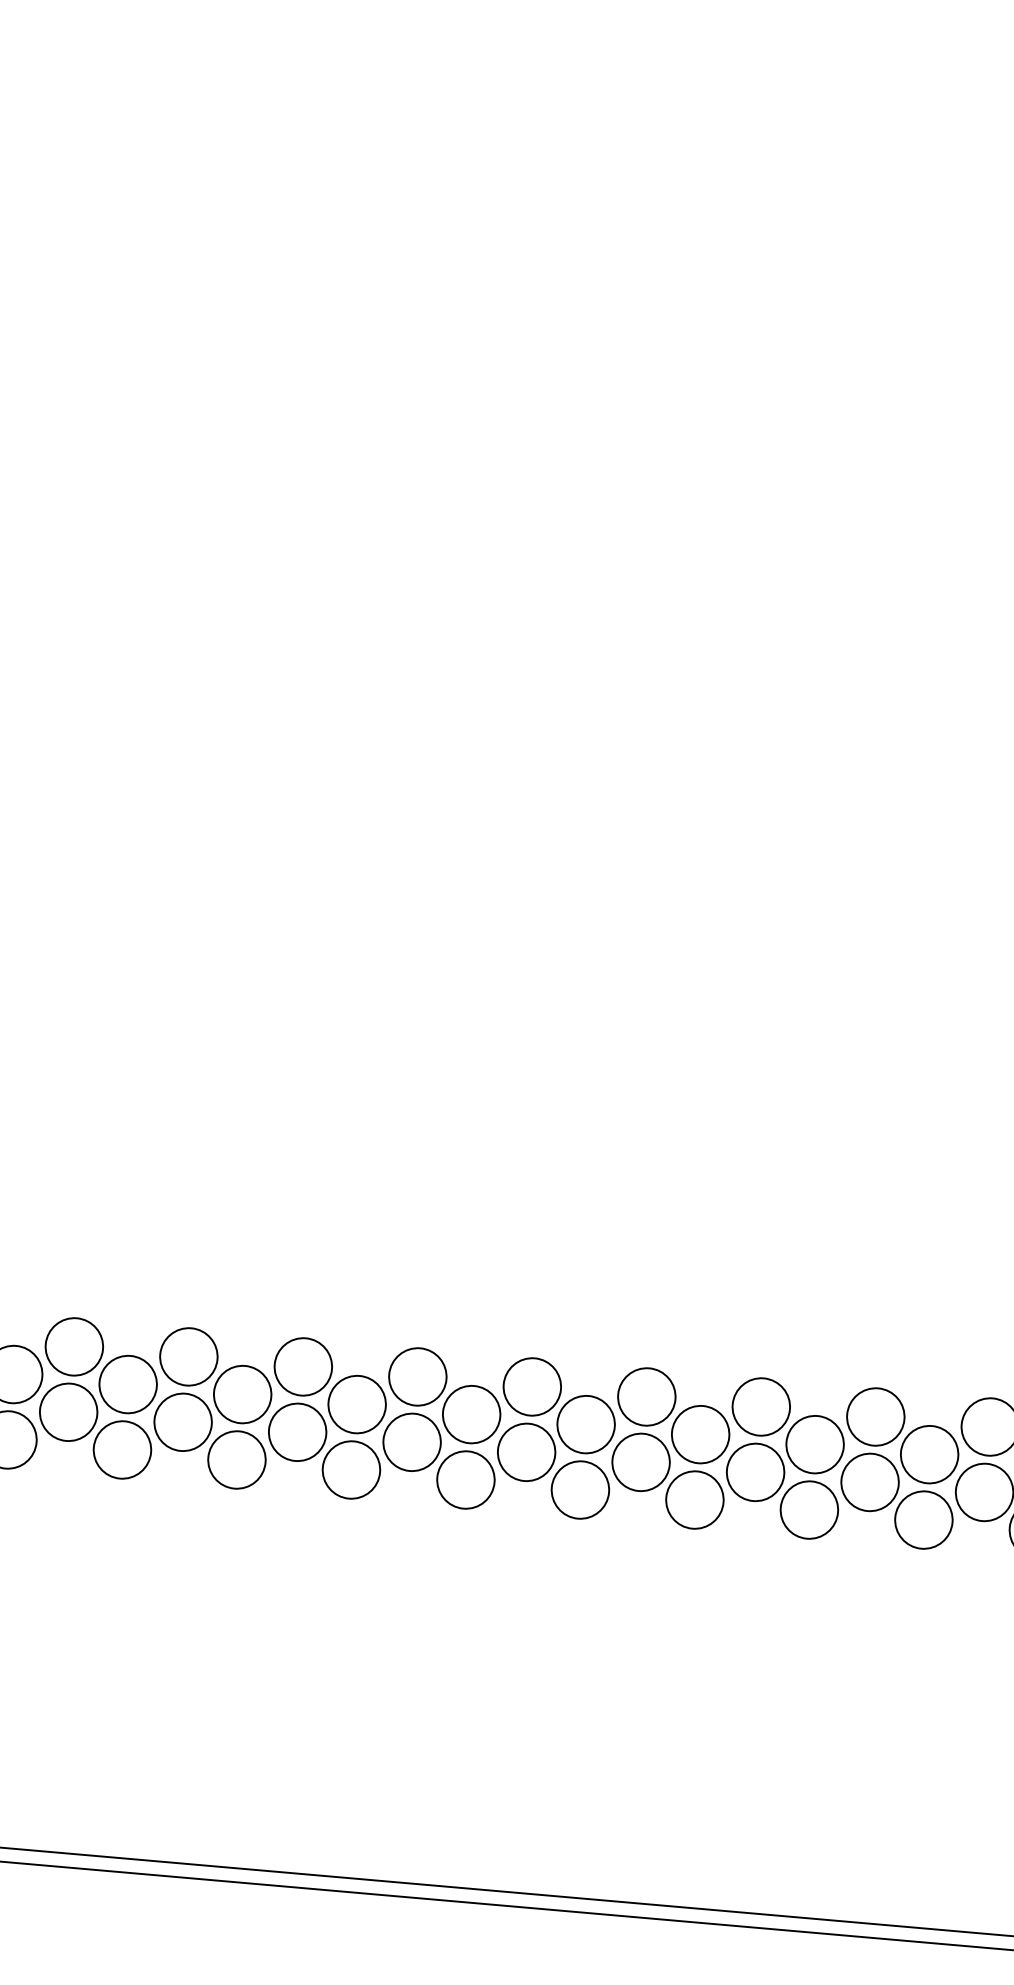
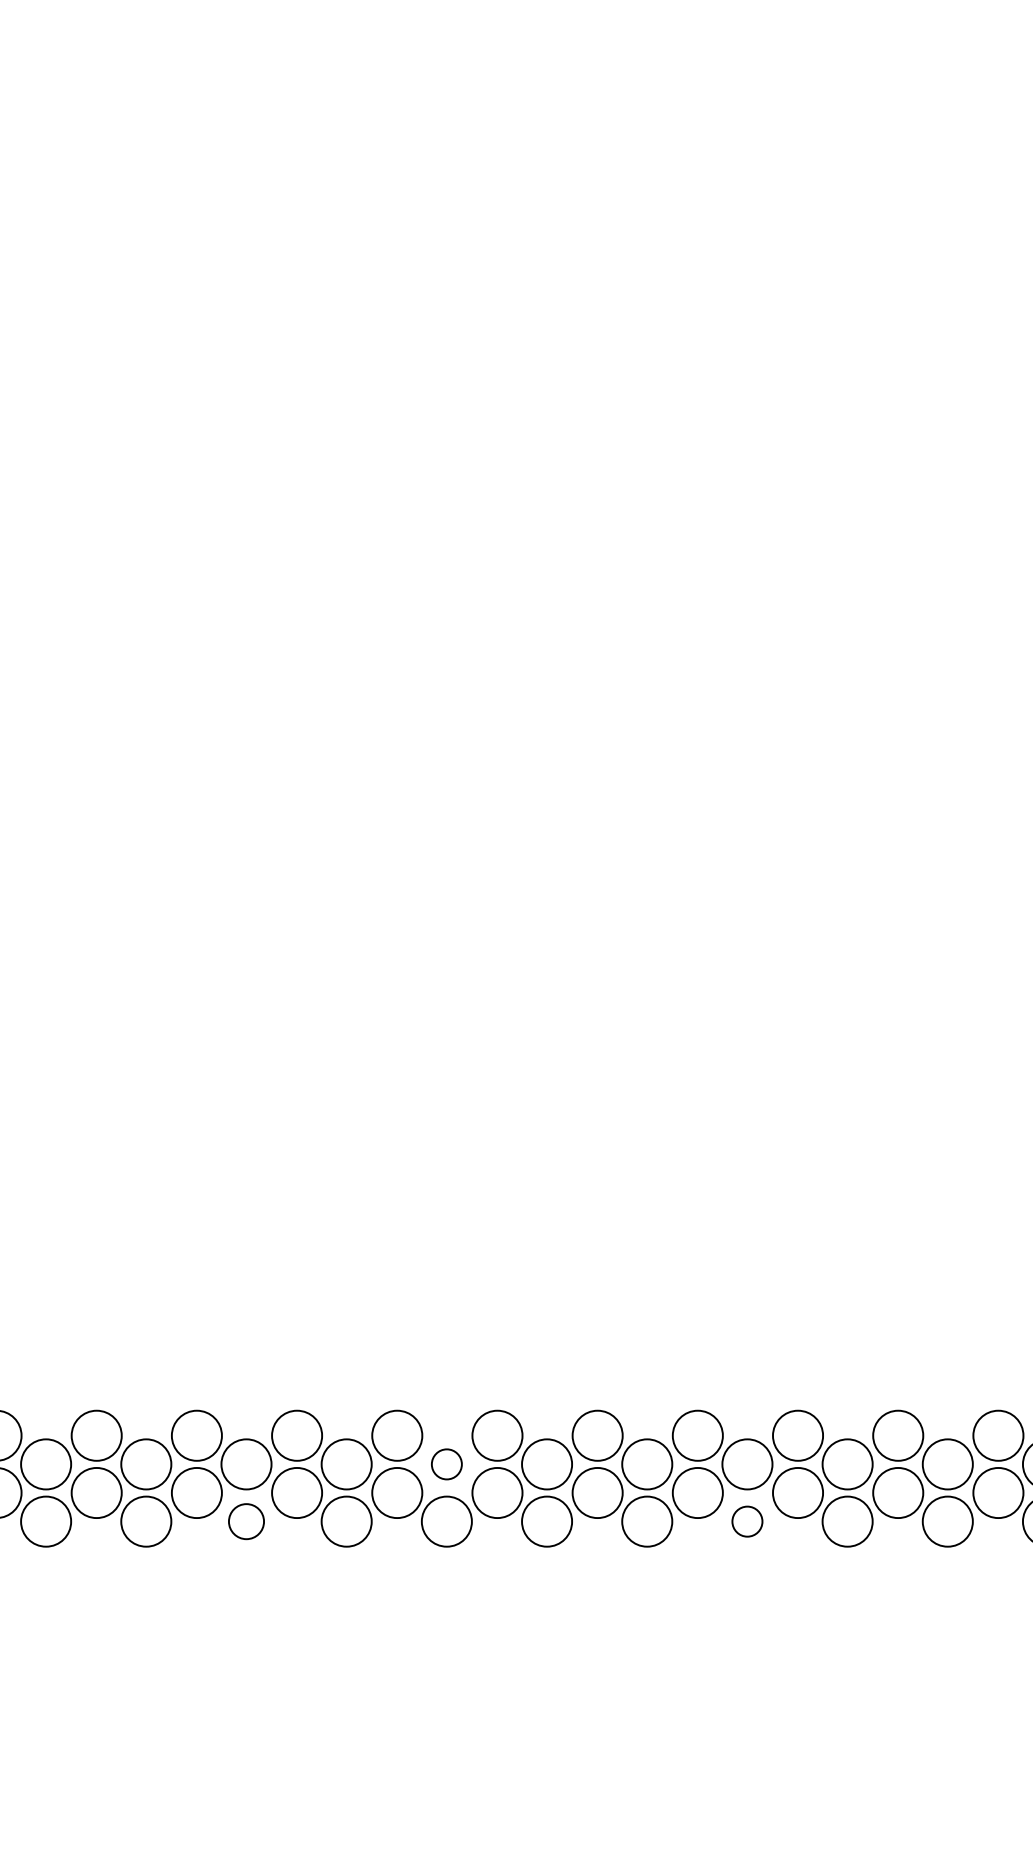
circle: (356, 1404) -> (446, 1464), size x0.6
circle: (122, 1449) -> (246, 1521), size x0.7
circle: (694, 1499) -> (747, 1521), size x0.6

